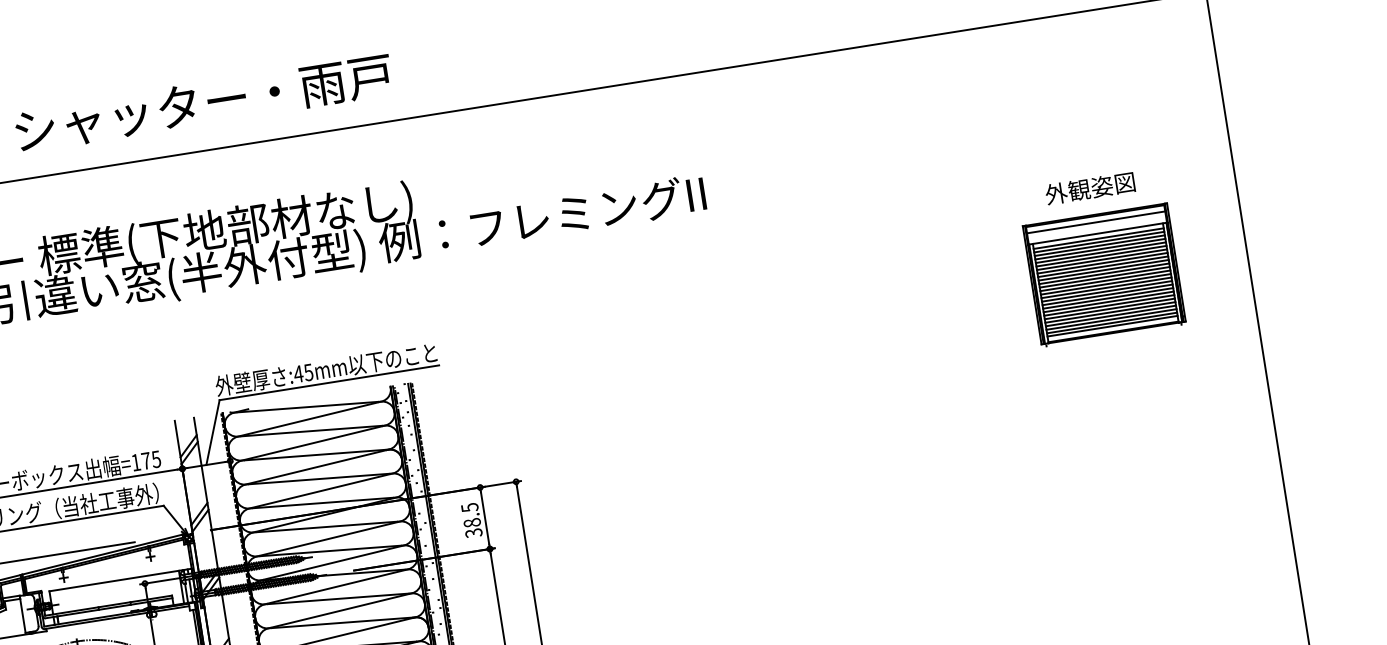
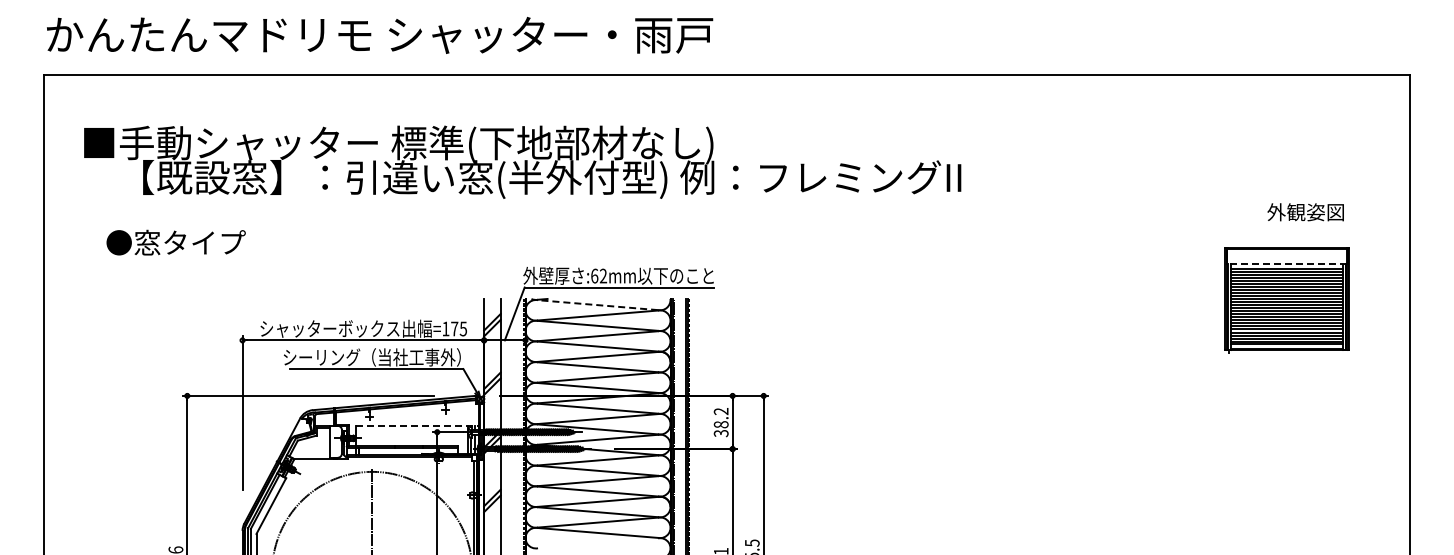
text: (1090, 188) -> (1305, 212), moved
line: (1095, 222) -> (1286, 254), removed
line: (1097, 233) -> (1286, 264), solid -> dashed
text: (302, 372) -> (598, 275), :45mm -> :62mm
line: (307, 407) -> (597, 305), solid -> dashed
text: (469, 507) -> (720, 411), 38.5 -> 38.2
line: (120, 579) -> (417, 425), solid -> dashed

